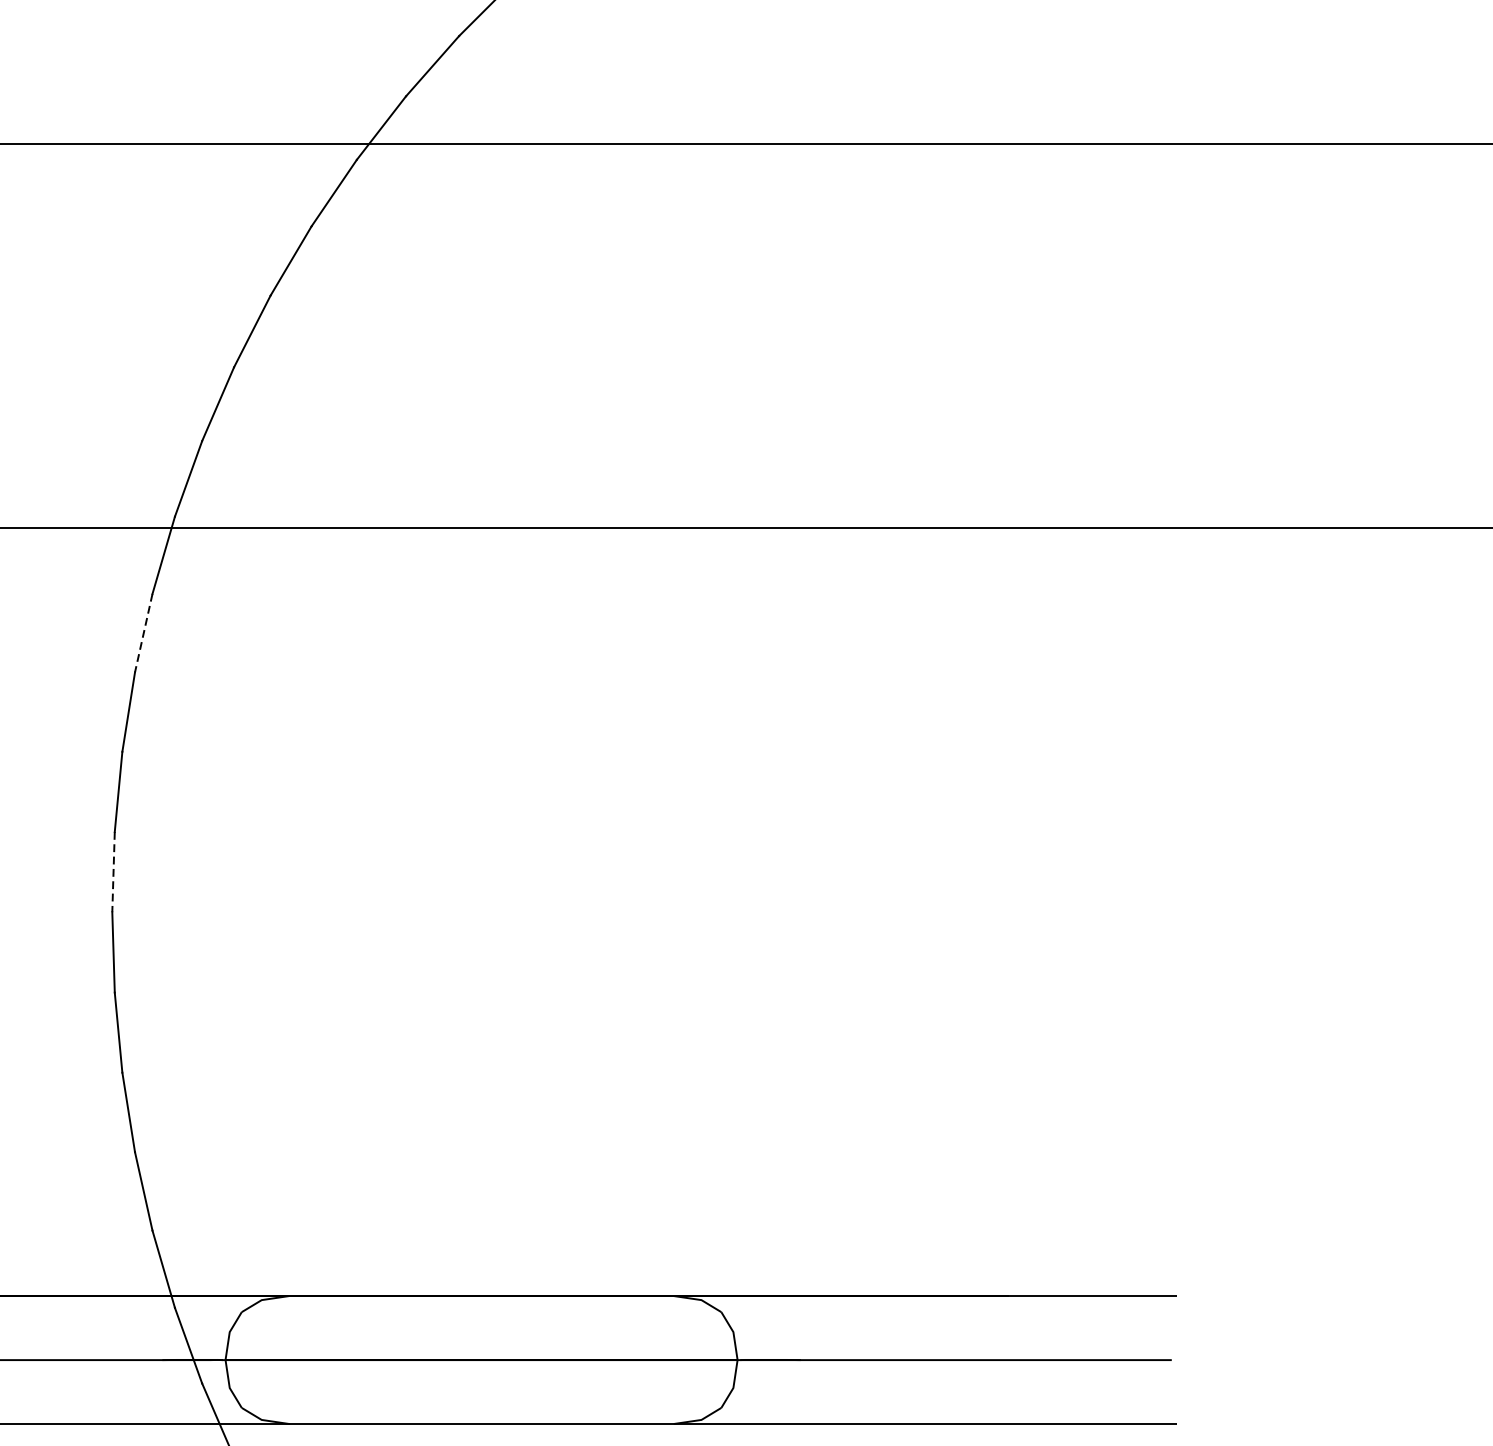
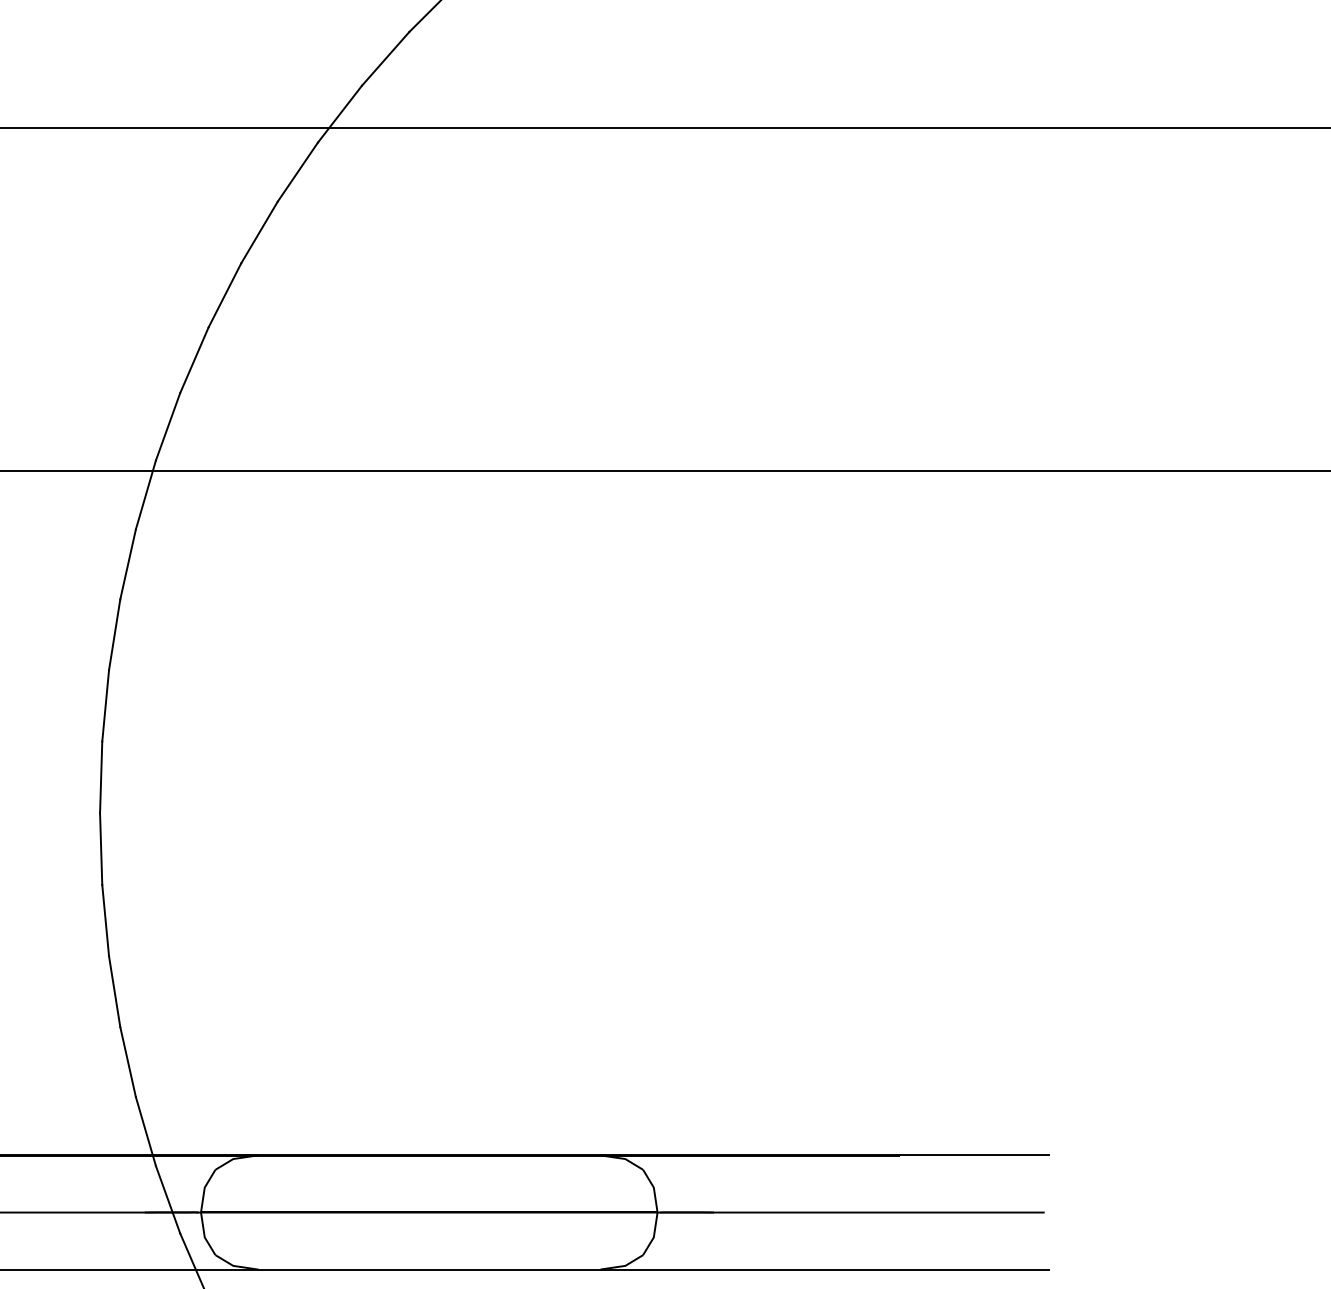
line: (144, 633) -> (128, 564), dashed -> solid
line: (113, 872) -> (101, 777), dashed -> solid

